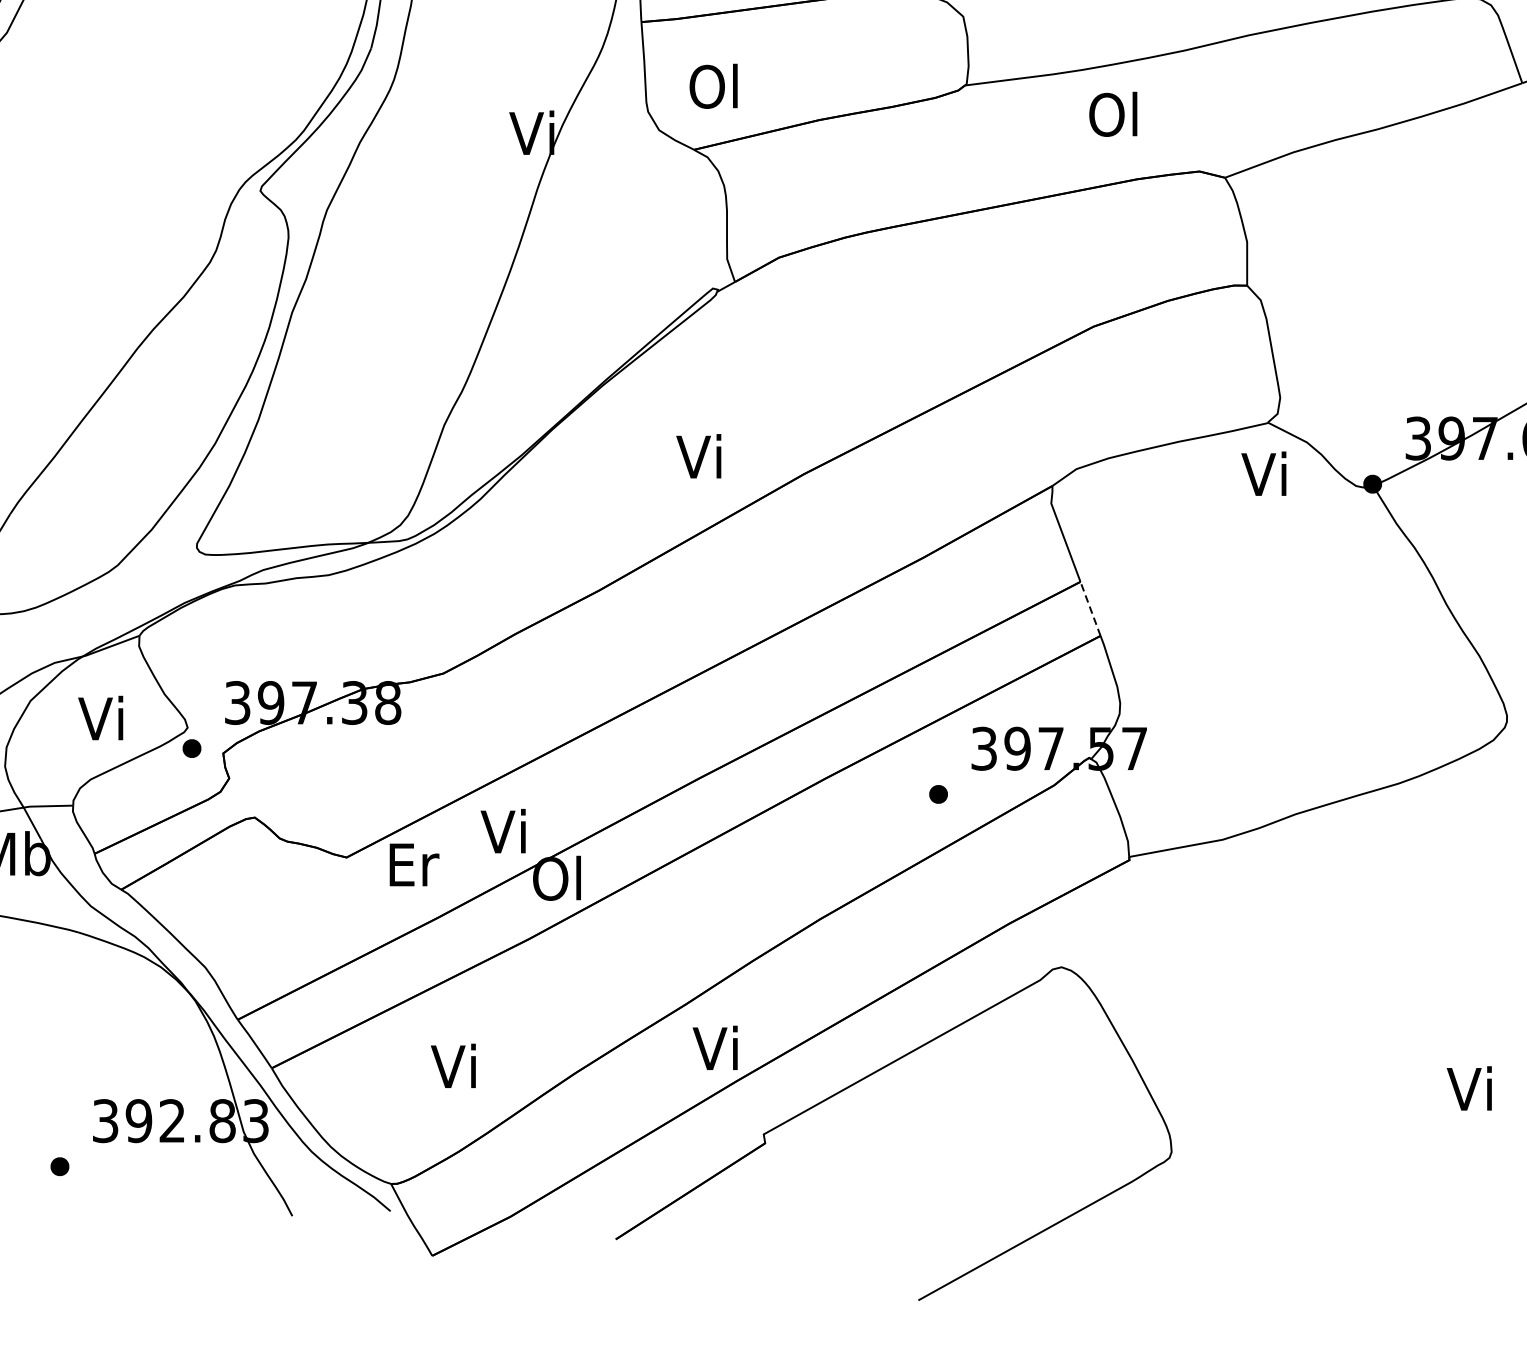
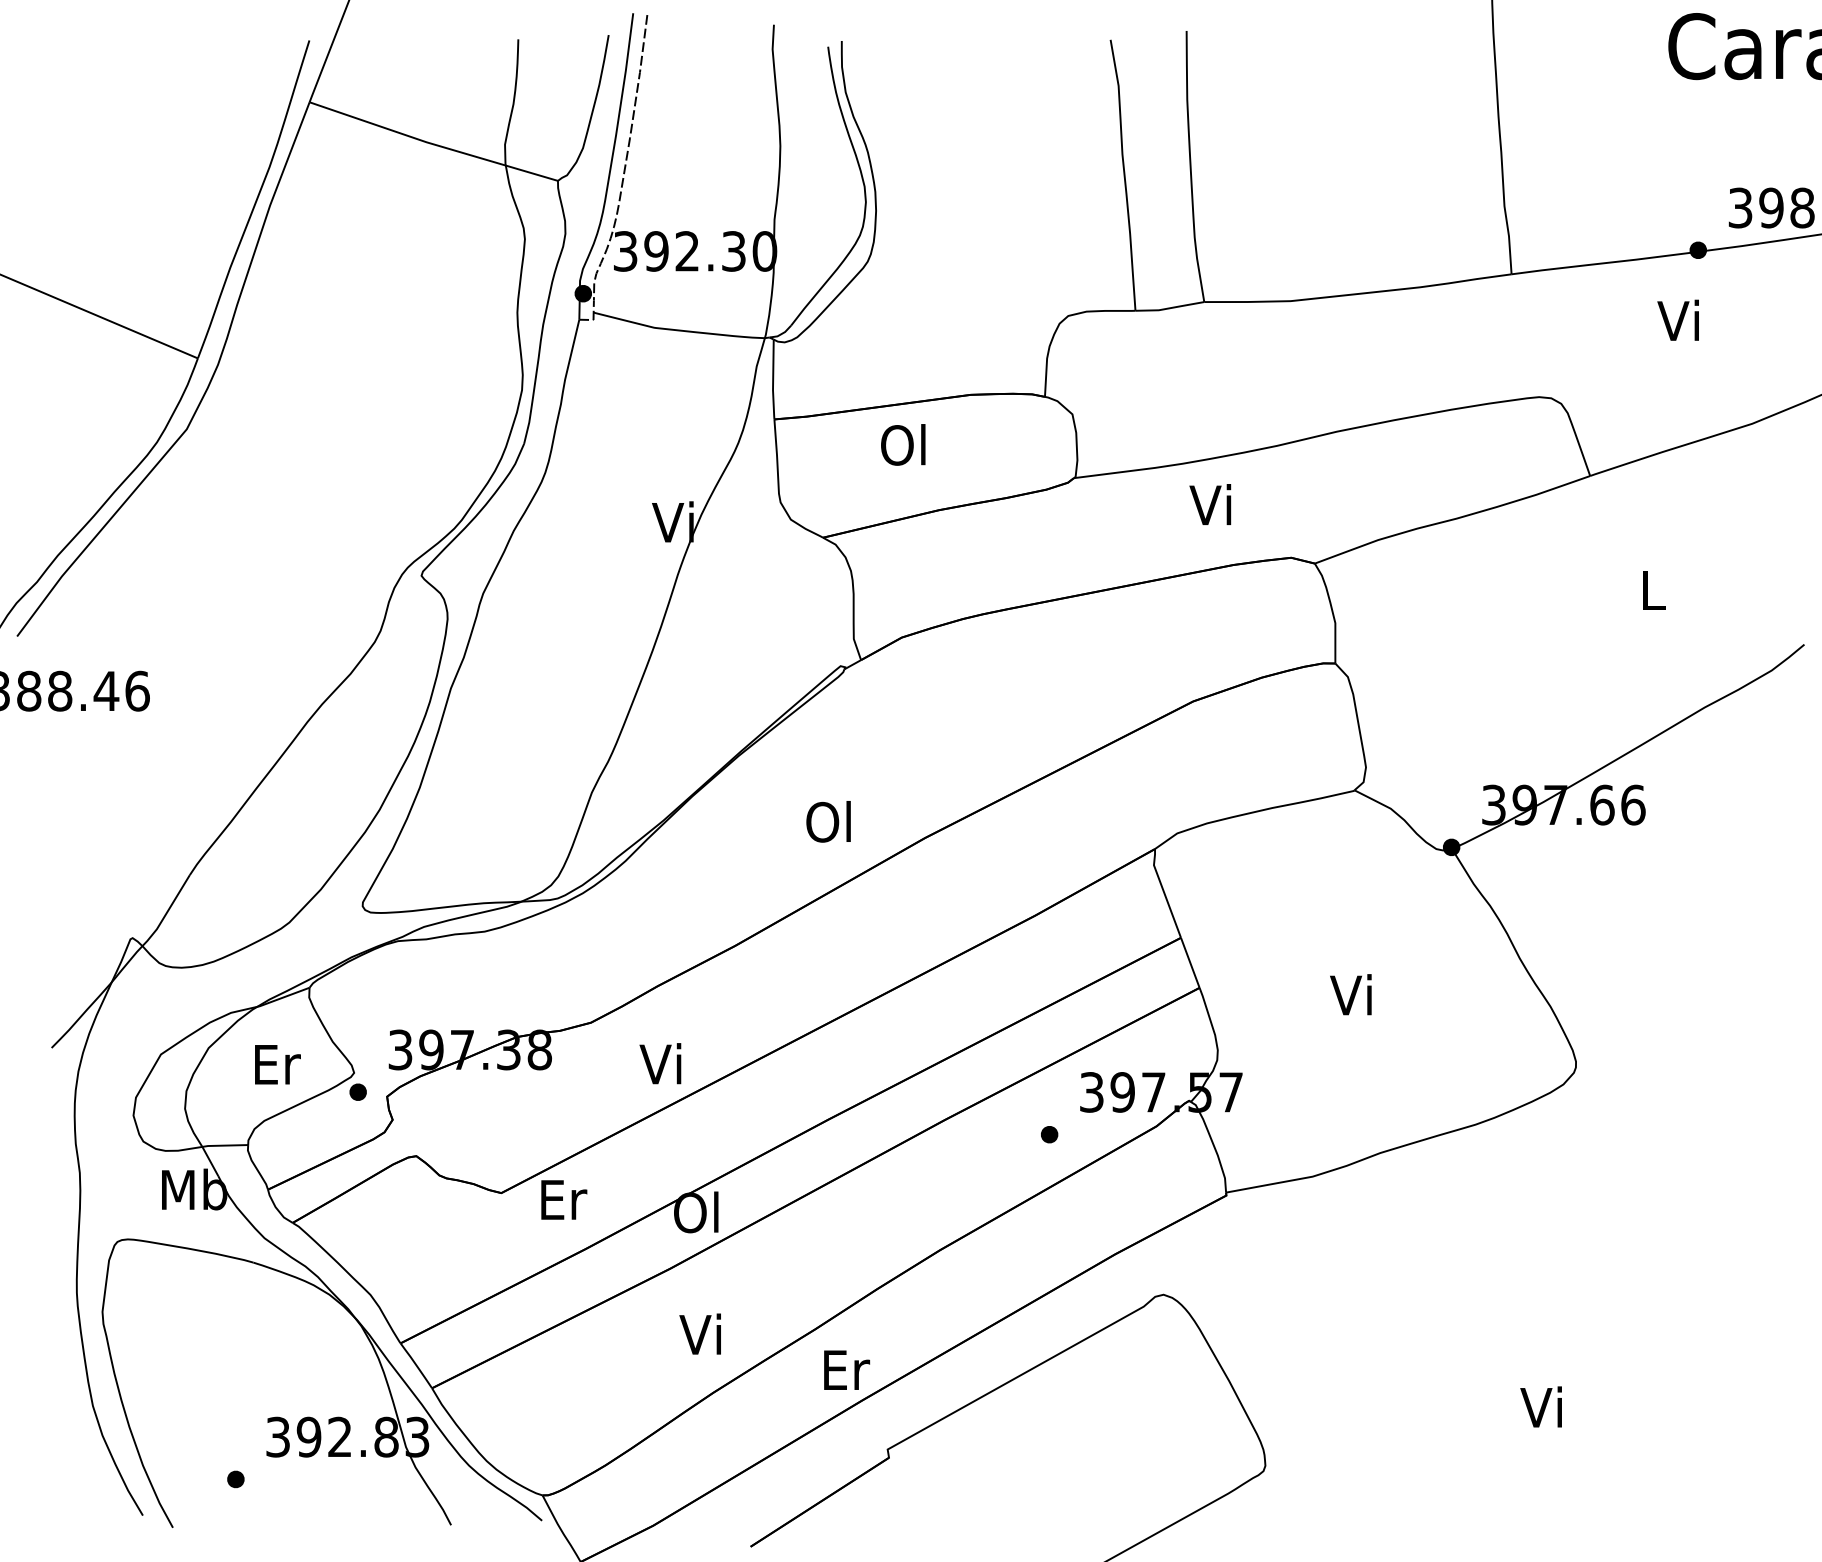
text: (713, 85) -> (903, 444), moved
text: (1113, 113) -> (1211, 504), Ol -> Vi
text: (699, 456) -> (828, 821), Vi -> Ol
text: (1263, 473) -> (1350, 994), moved
line: (1090, 608) -> (1190, 962), dashed -> solid
text: (103, 717) -> (276, 1063), Vi -> Er
text: (503, 830) -> (660, 1063), moved
text: (718, 1046) -> (845, 1368), Vi -> Er
text: (452, 1065) -> (699, 1333), moved

